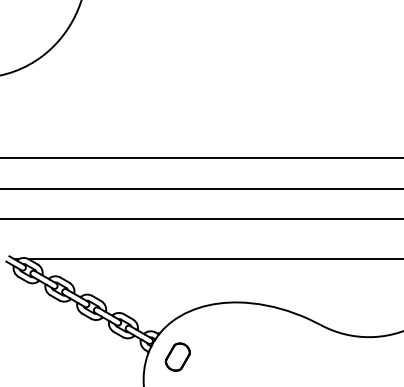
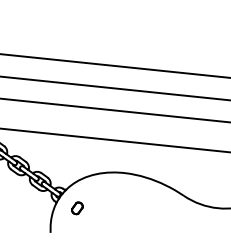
part: (177, 356) -> (77, 207), size x0.6

